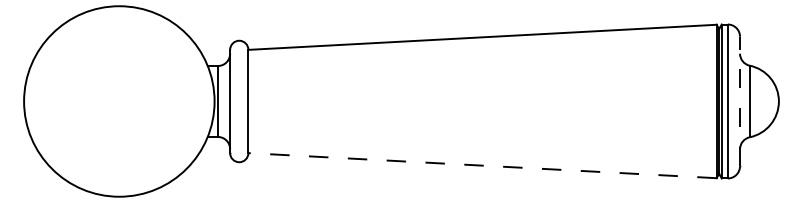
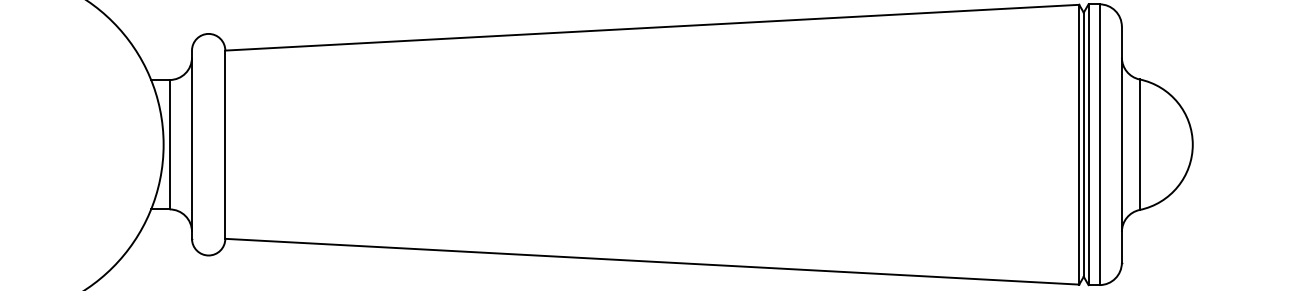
line: (740, 101) -> (1122, 144), dashed -> solid
line: (482, 165) -> (652, 261), dashed -> solid

